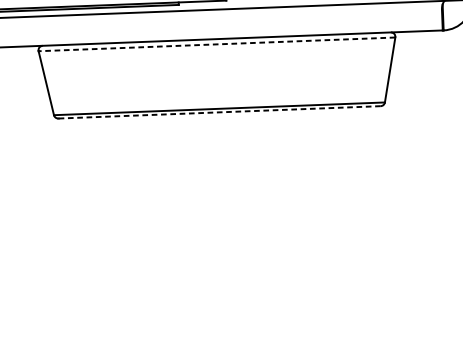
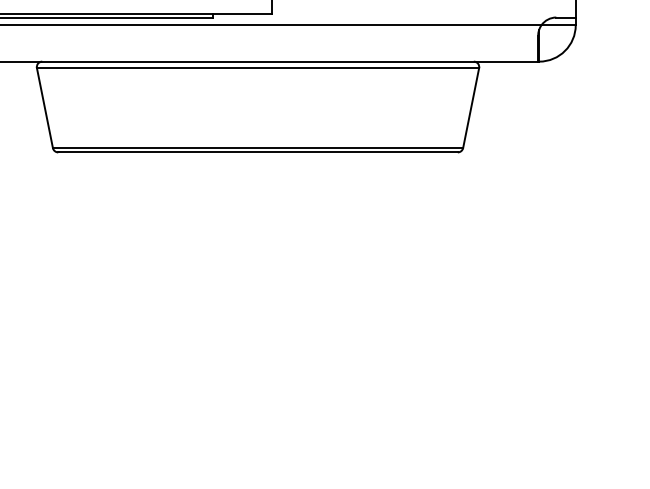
line: (217, 44) -> (258, 68), dashed -> solid
line: (219, 112) -> (258, 152), dashed -> solid

